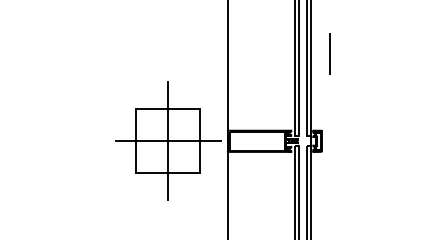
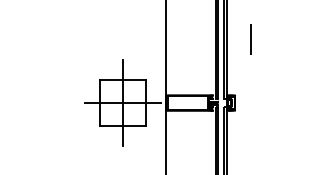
line: (329, 54) -> (250, 39), moved

